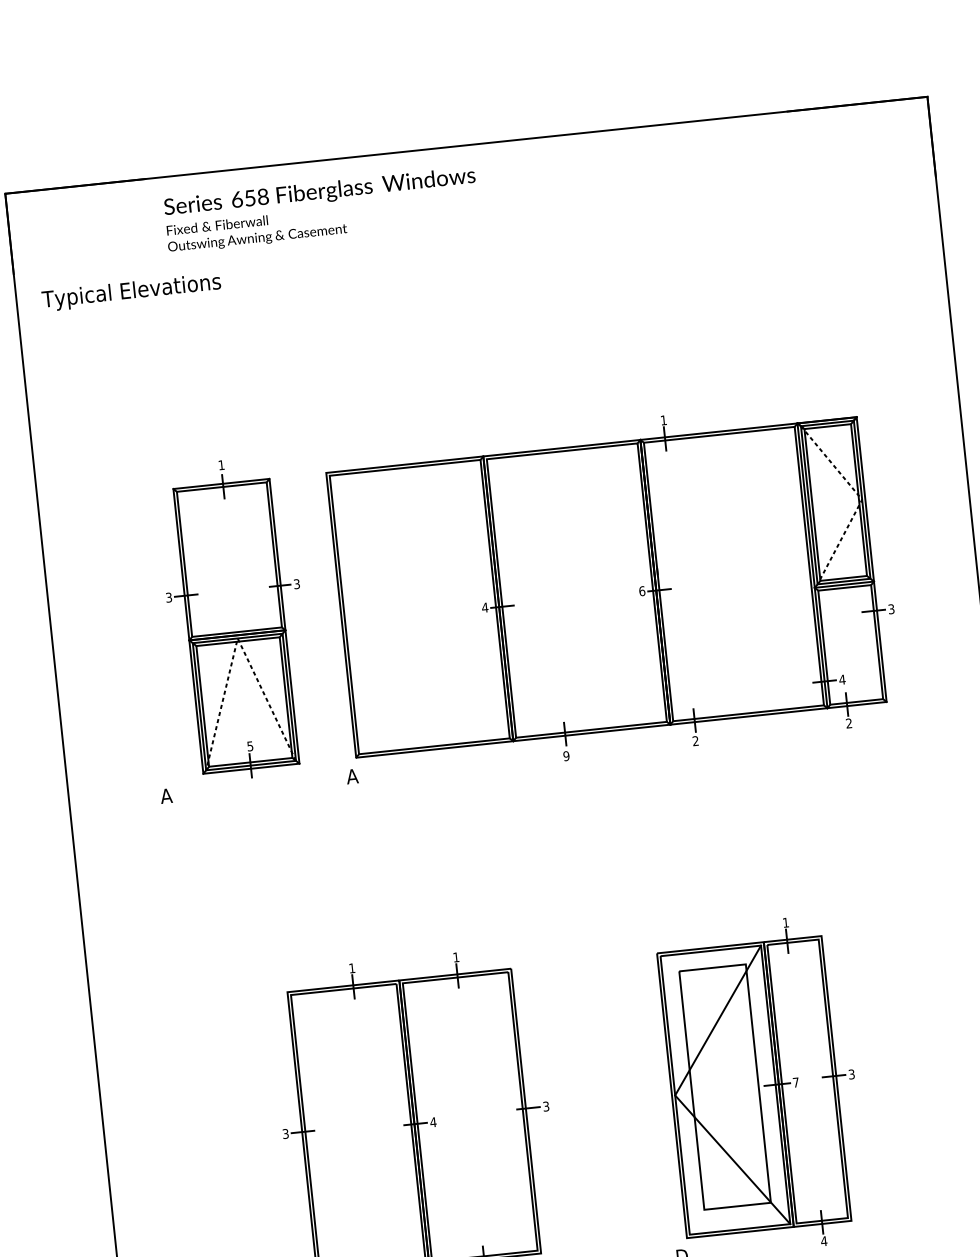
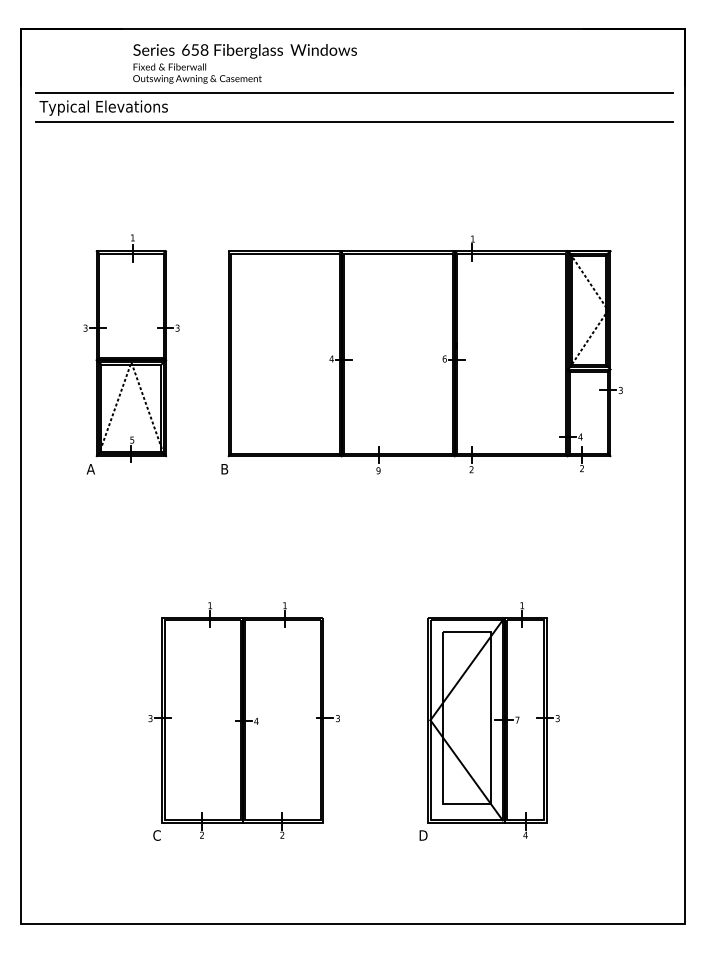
line: (477, 233) -> (354, 92), added
line: (482, 274) -> (354, 121), added
part: (235, 619) -> (131, 348), moved
text: (352, 776) -> (224, 469), A -> B

